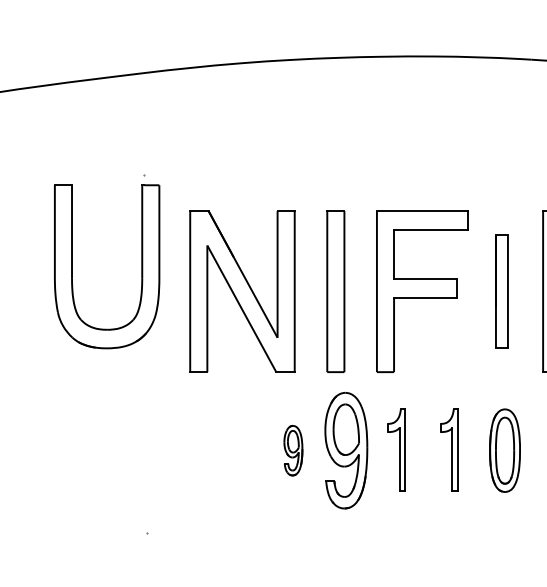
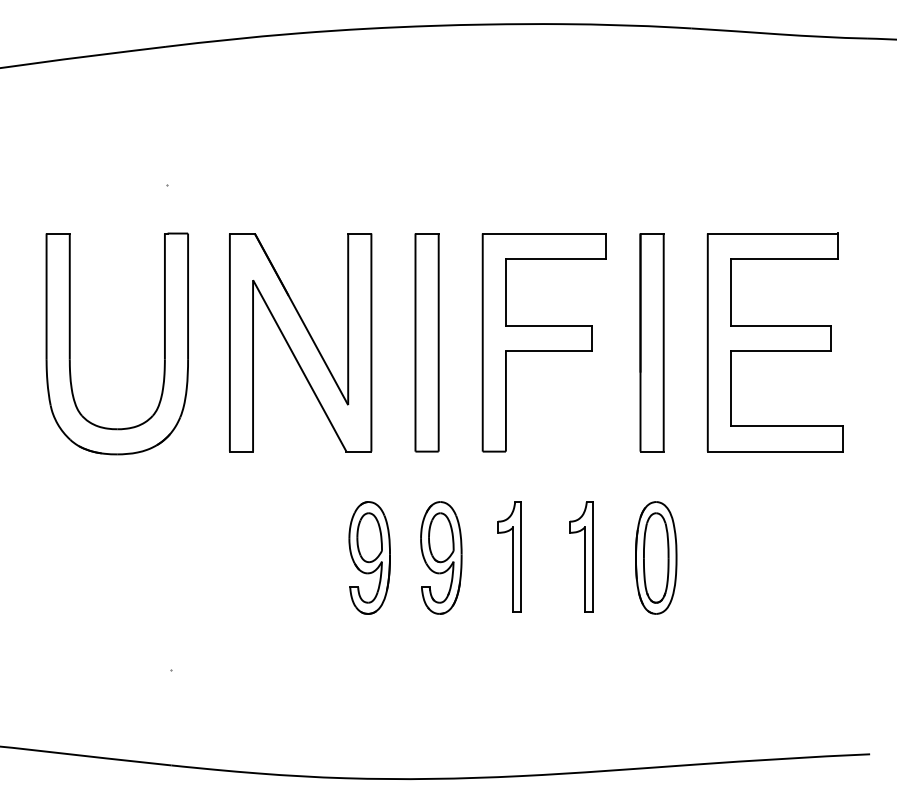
part: (72, 266) -> (70, 343), moved
part: (501, 291) -> (651, 342), size x1.43
part: (293, 450) -> (369, 557), size x1.67
part: (346, 450) -> (441, 557), size x0.71

